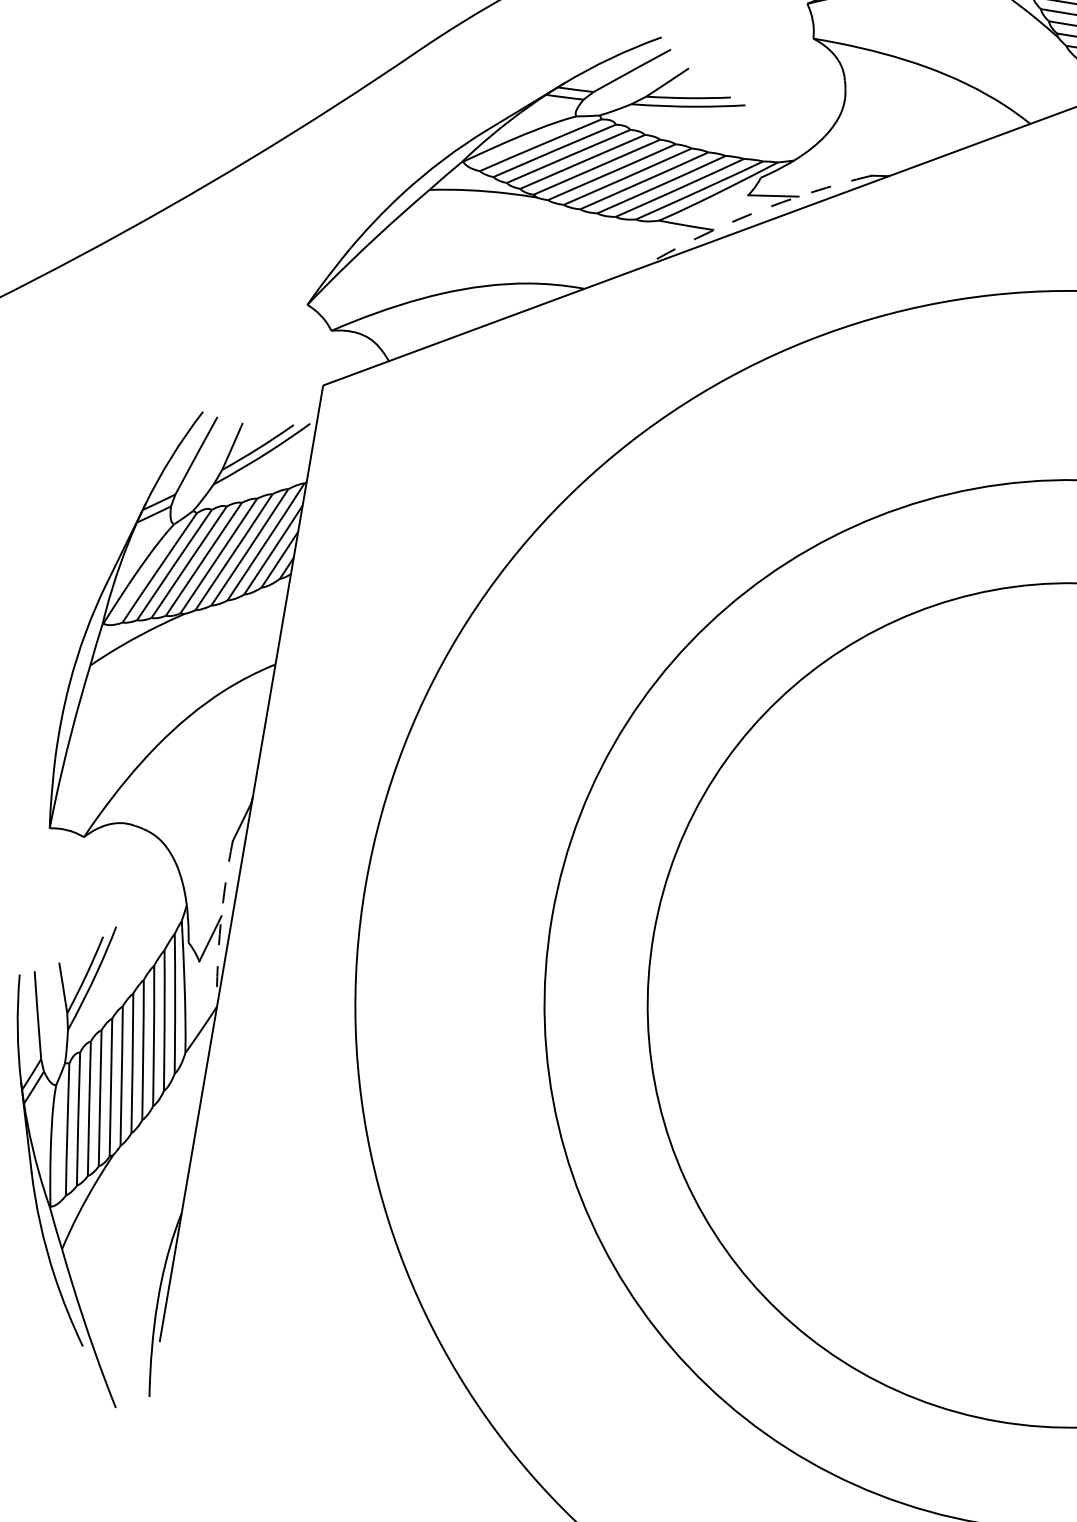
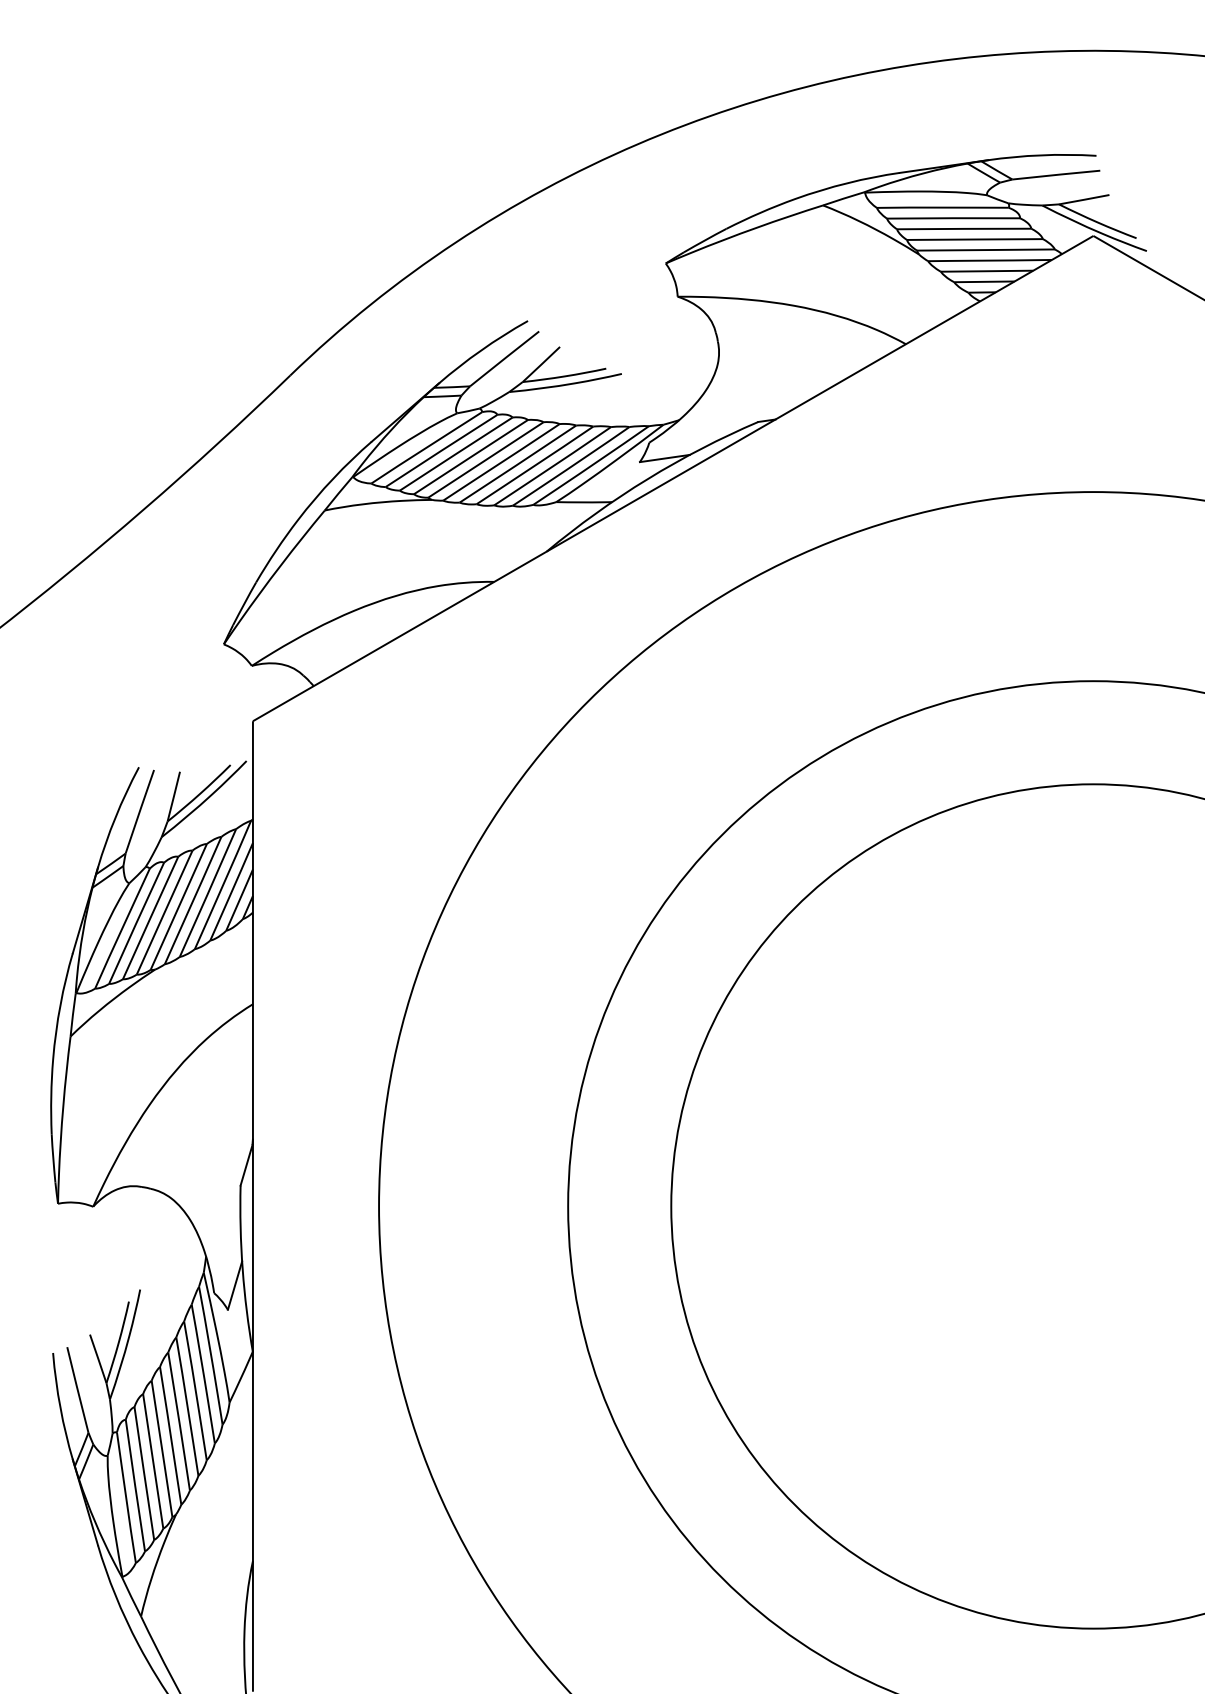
arc: (752, 213) -> (647, 479), dashed -> solid
arc: (220, 924) -> (242, 1269), dashed -> solid

